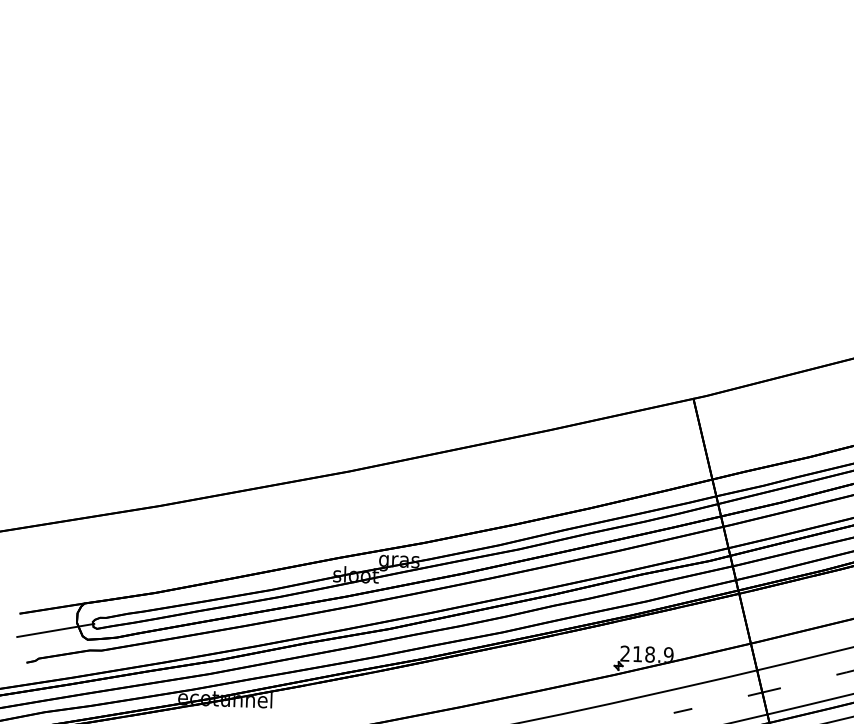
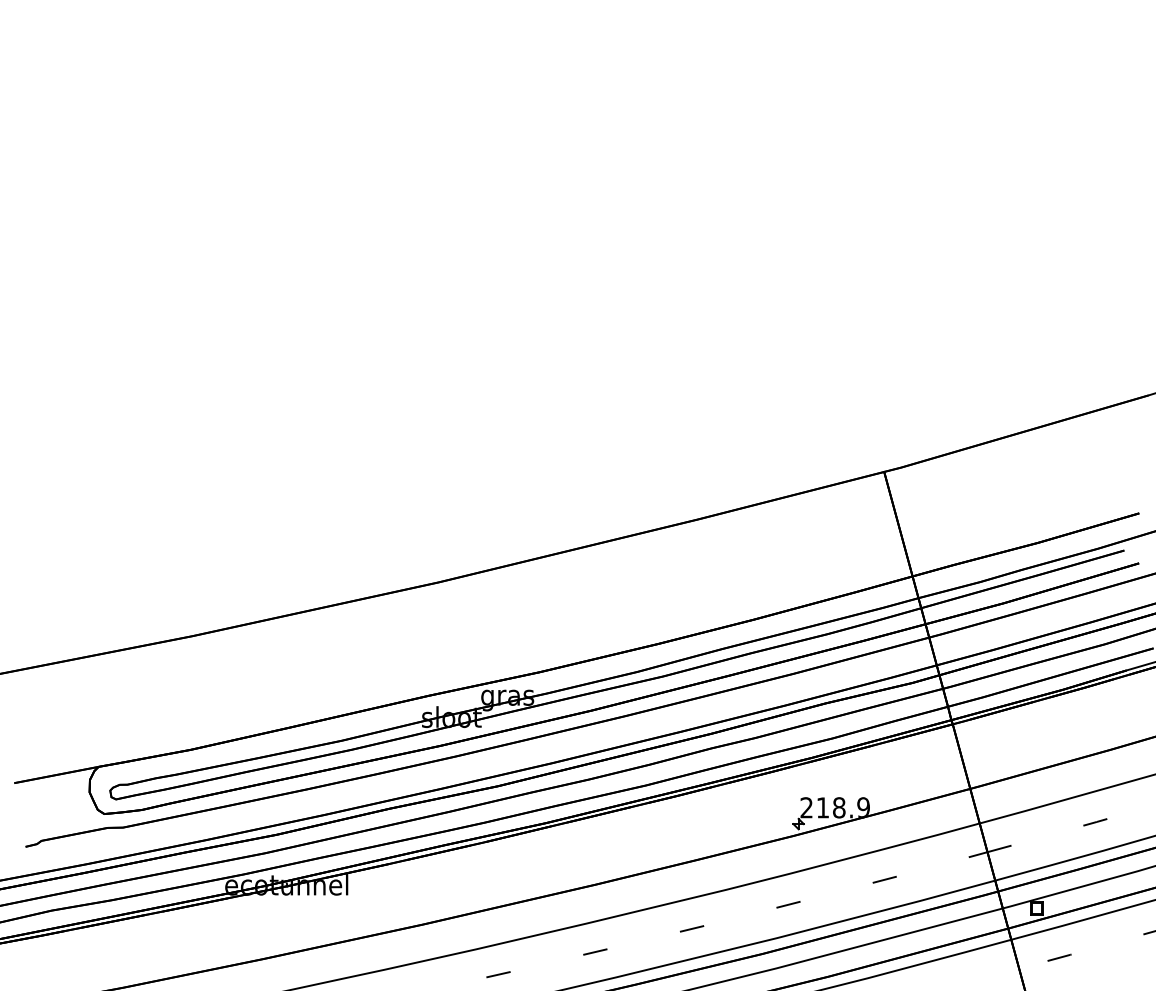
line: (55, 630) -> (62, 803), removed

